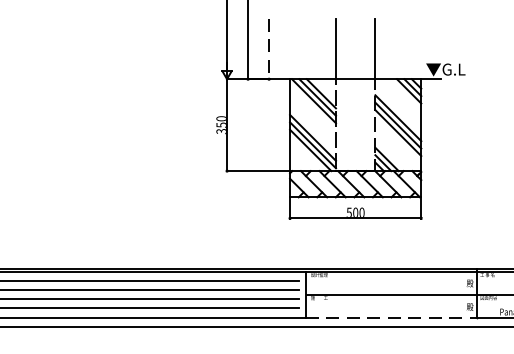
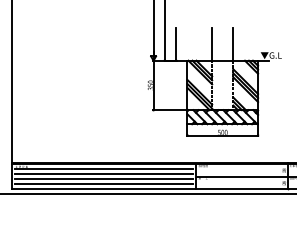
line: (269, 49) -> (176, 44), dashed -> solid
line: (390, 316) -> (241, 188), dashed -> solid

